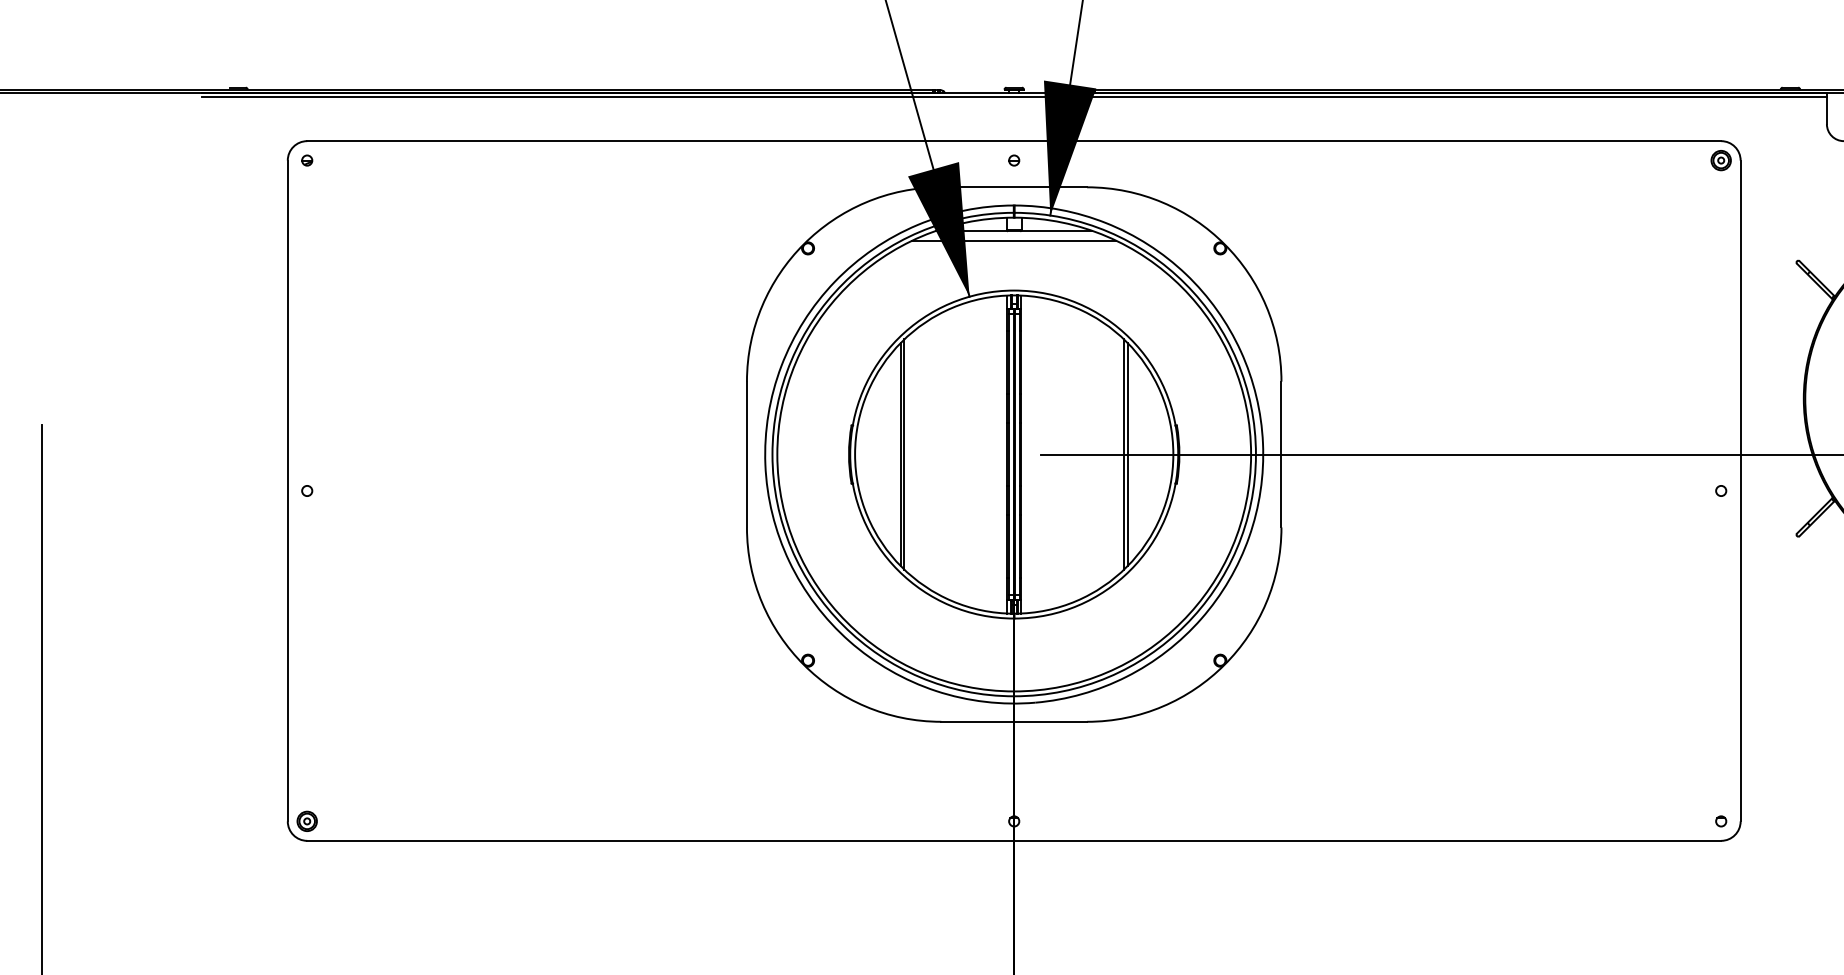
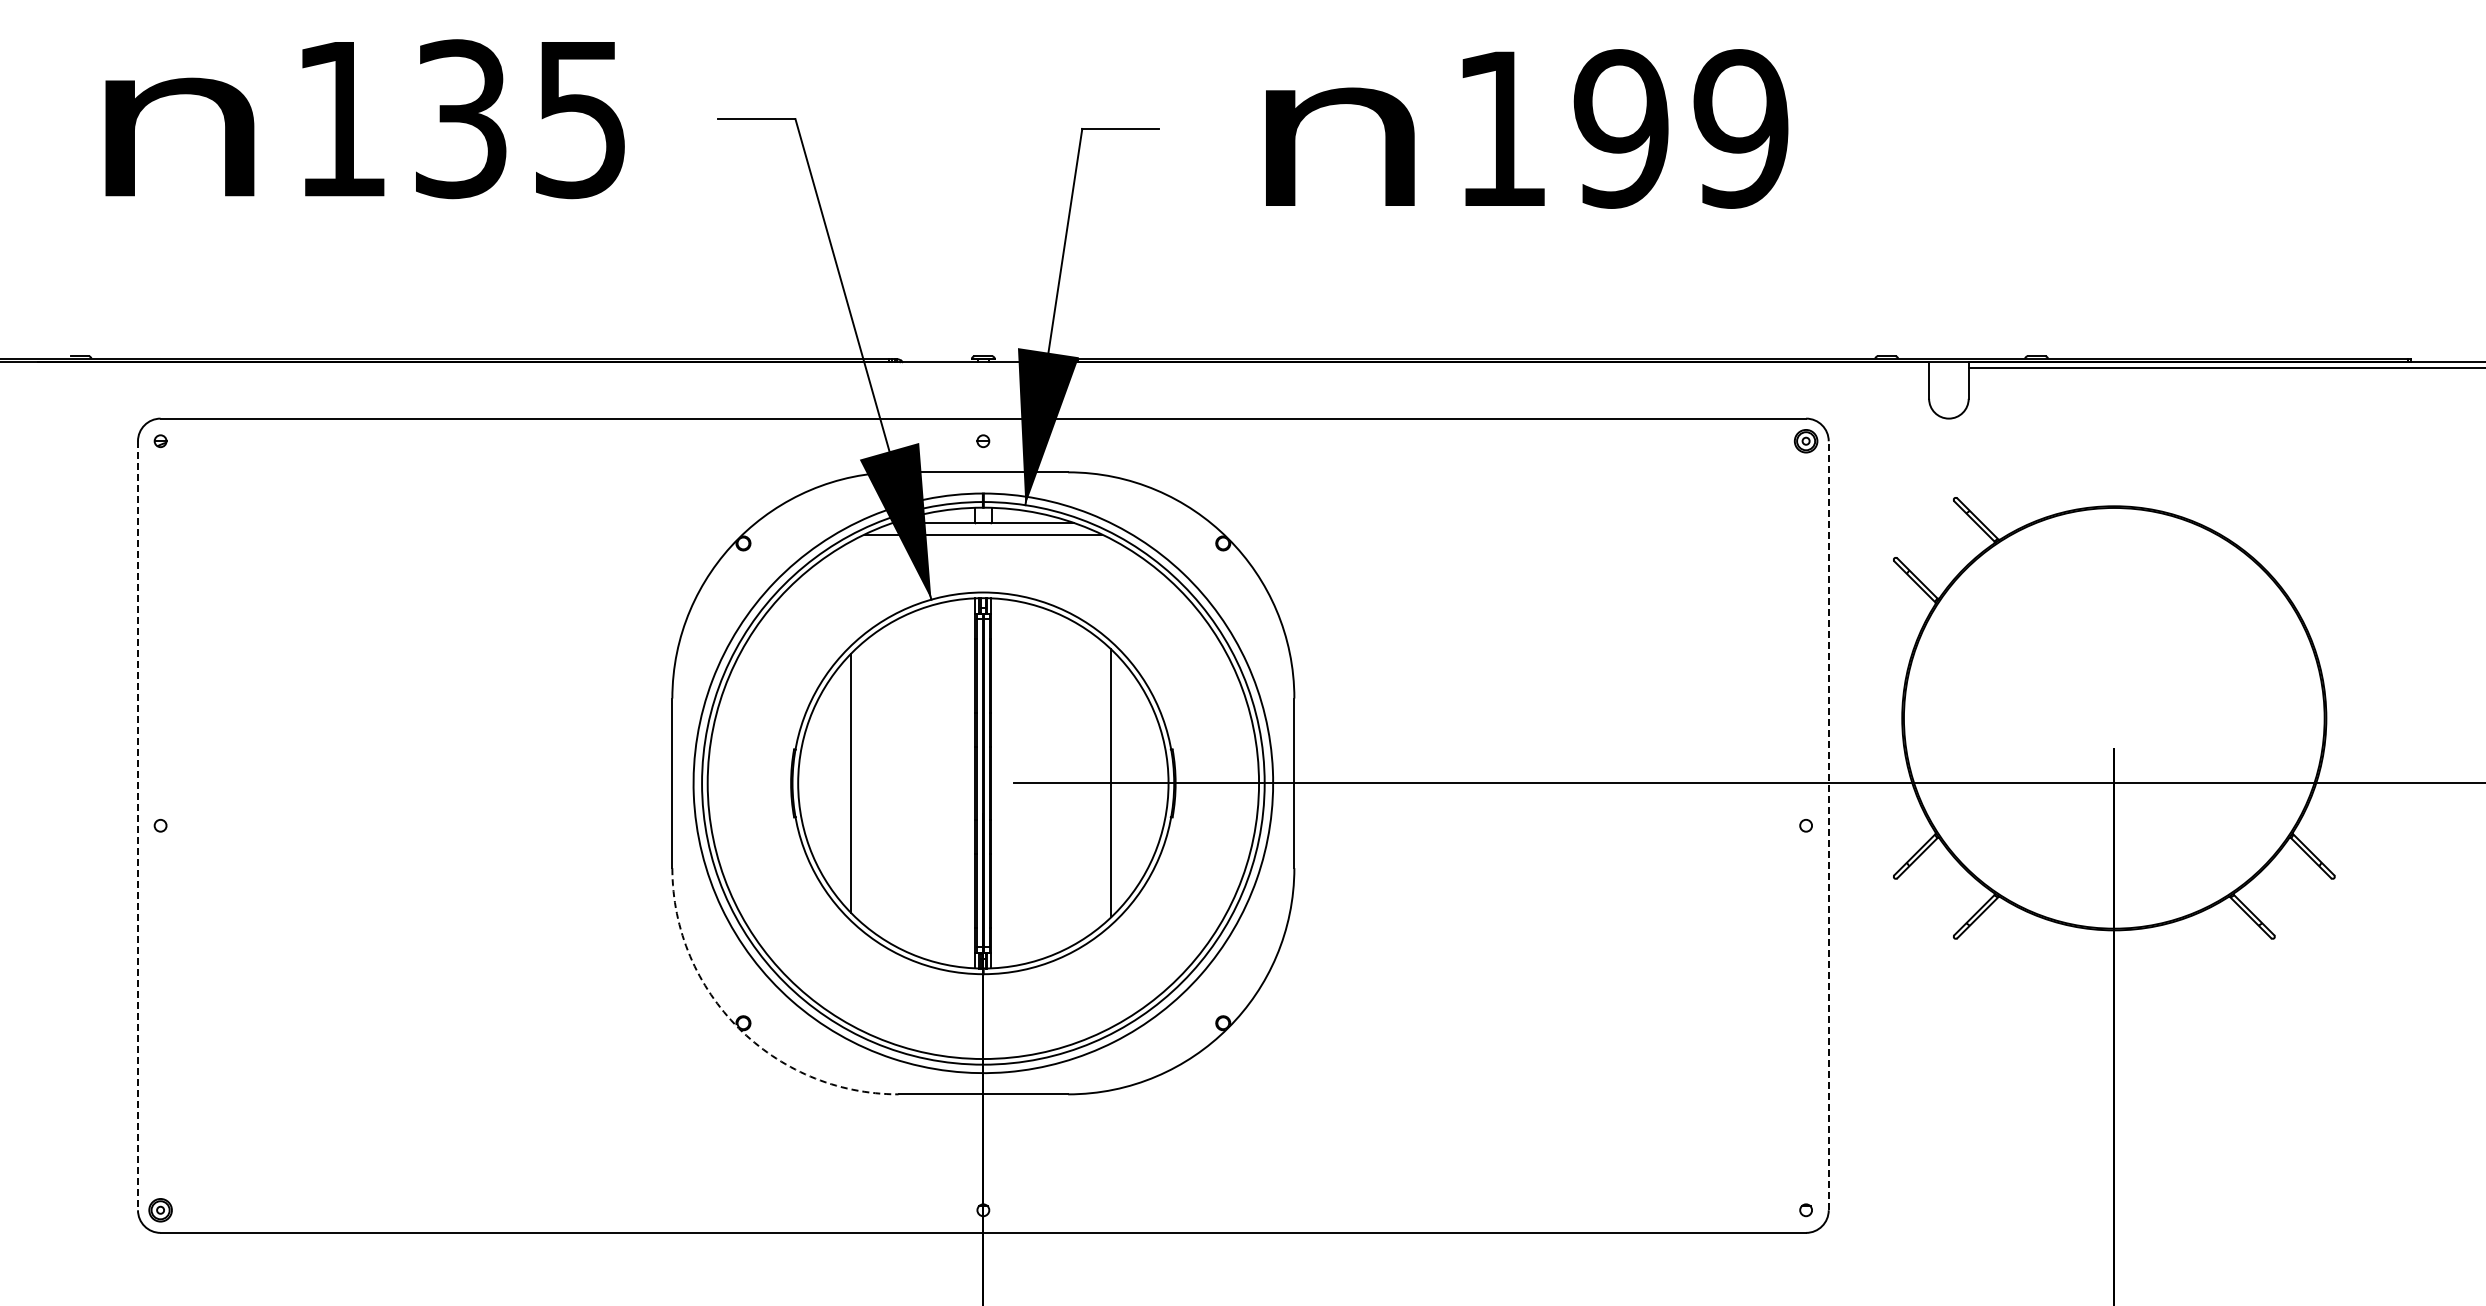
line: (1014, 97) -> (983, 367), removed
line: (904, 454) -> (855, 783), removed
line: (1127, 454) -> (1115, 783), removed
line: (288, 490) -> (138, 825), solid -> dashed
line: (1740, 490) -> (1828, 825), solid -> dashed
arc: (803, 665) -> (738, 1028), solid -> dashed

